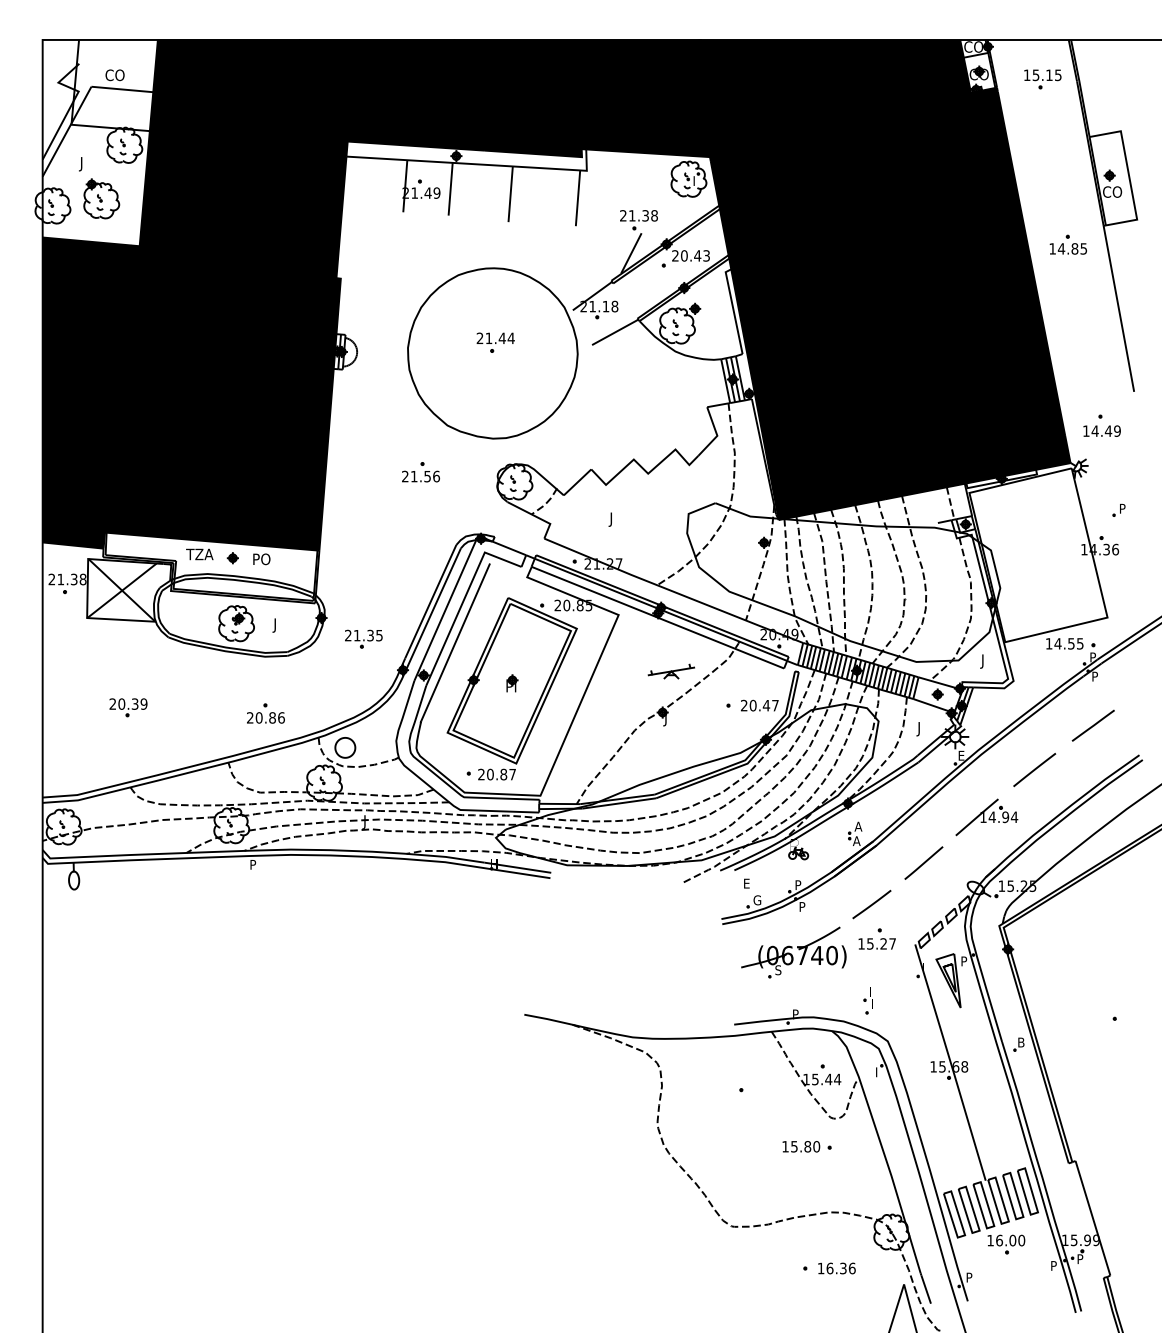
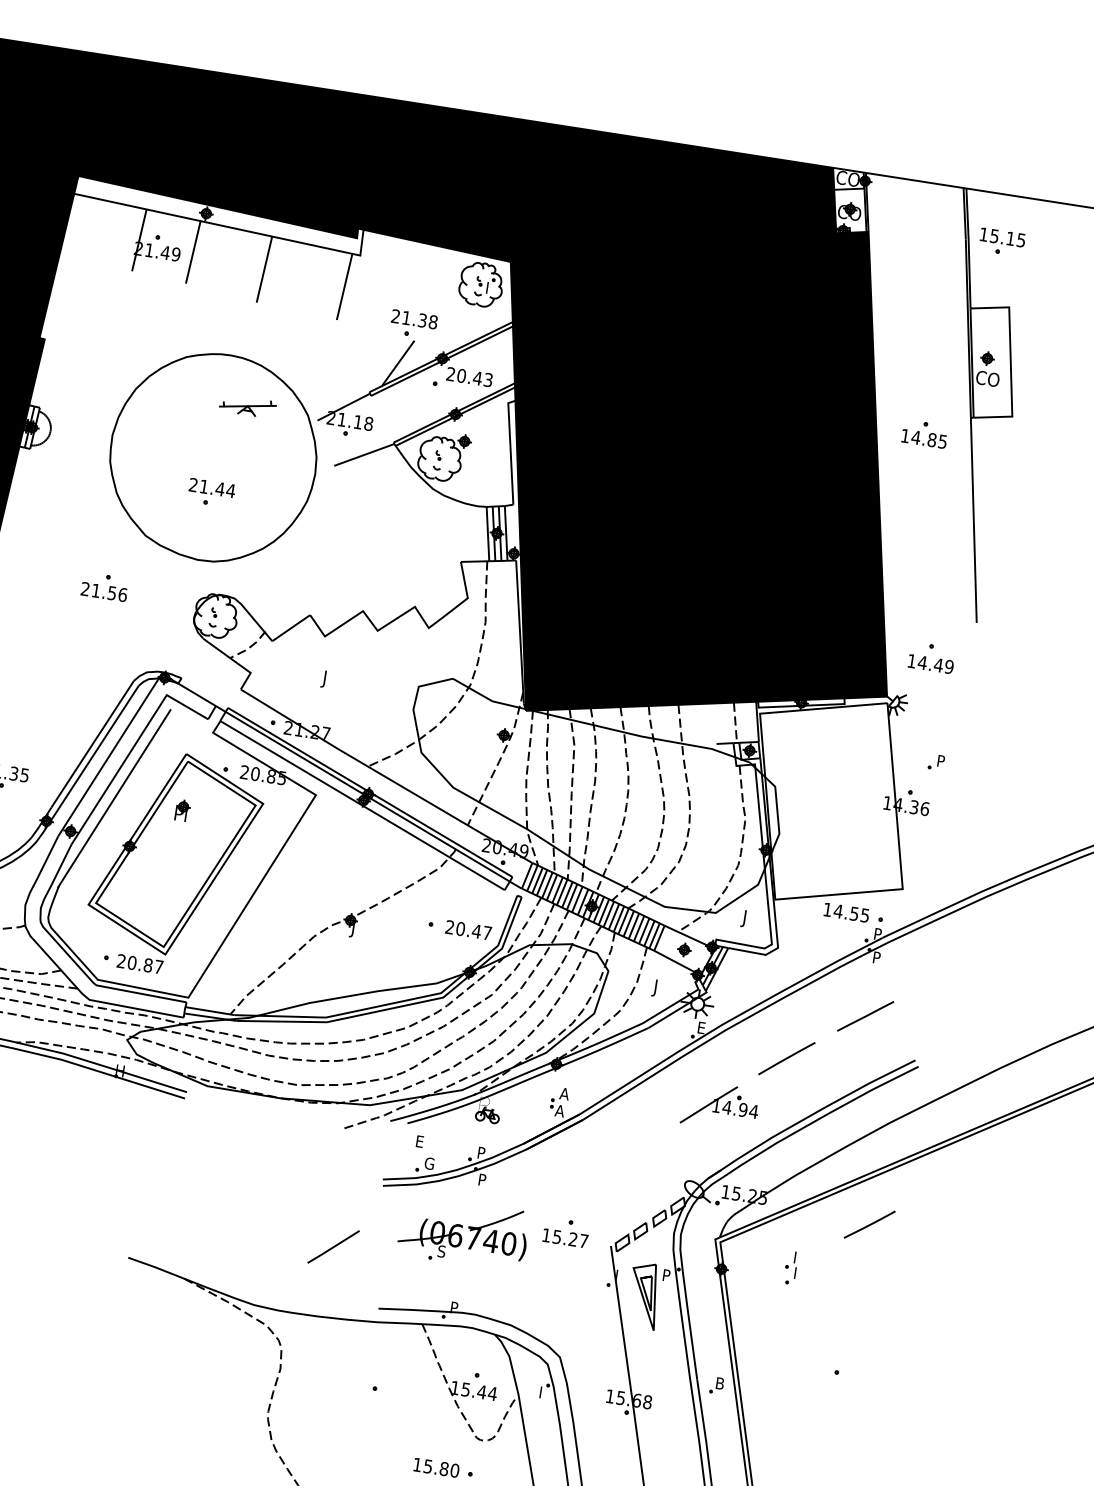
part: (1042, 79) -> (1001, 242), moved
part: (495, 342) -> (211, 492), moved
part: (670, 671) -> (246, 406), moved
part: (512, 683) -> (182, 810), moved
line: (923, 862) -> (333, 1246), moved
line: (871, 904) -> (869, 1224), moved
part: (867, 1000) -> (789, 1267), moved

